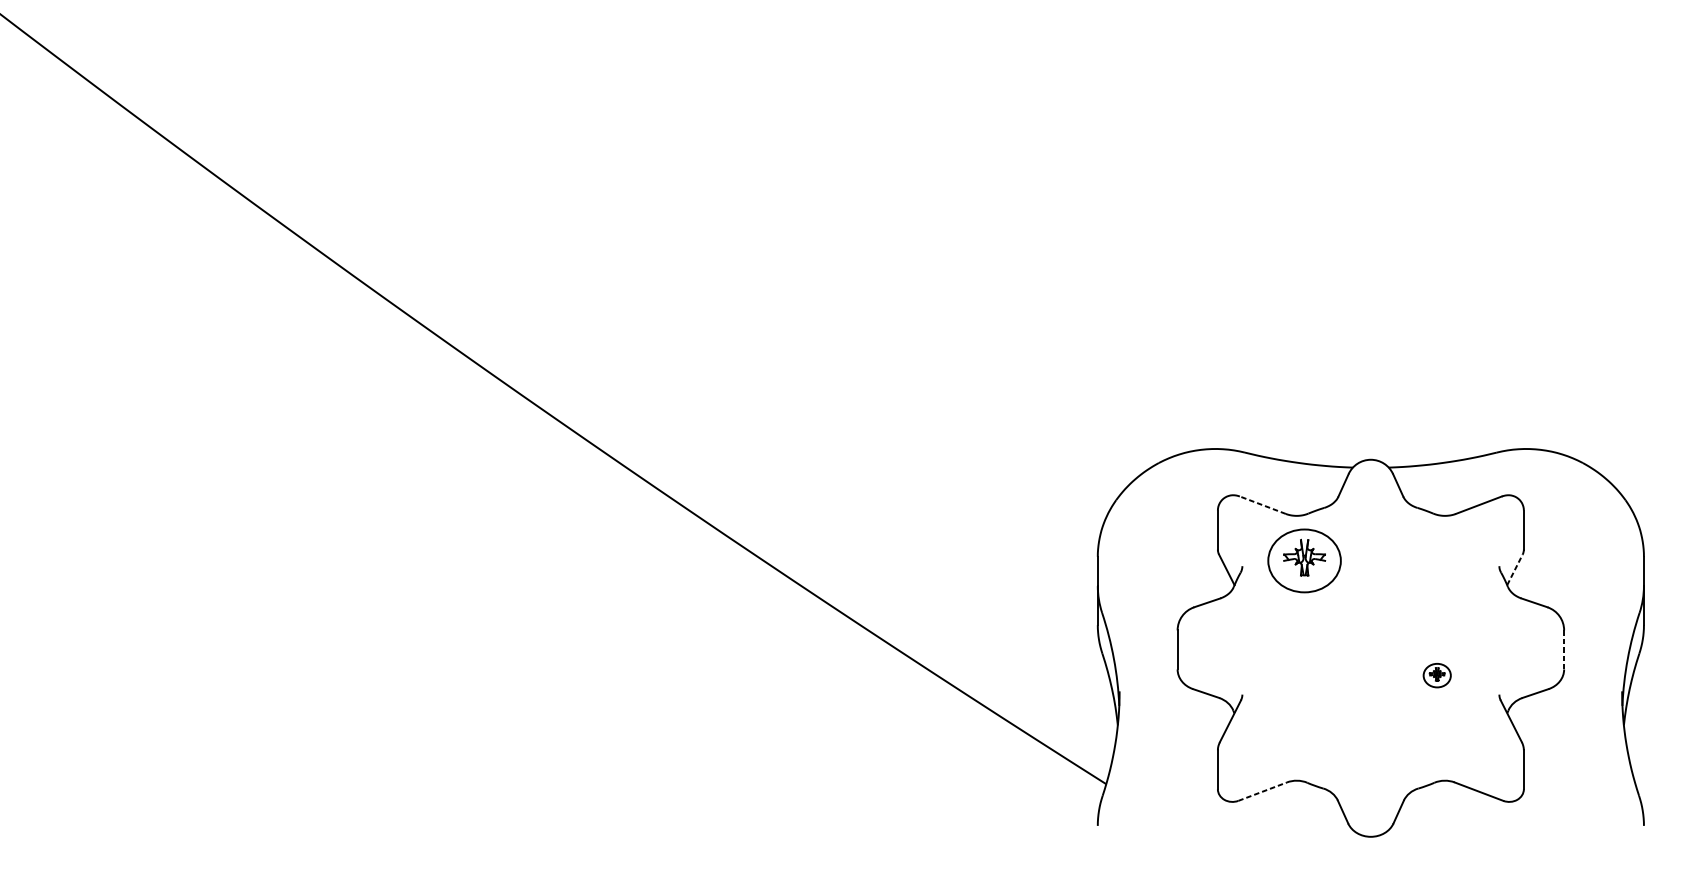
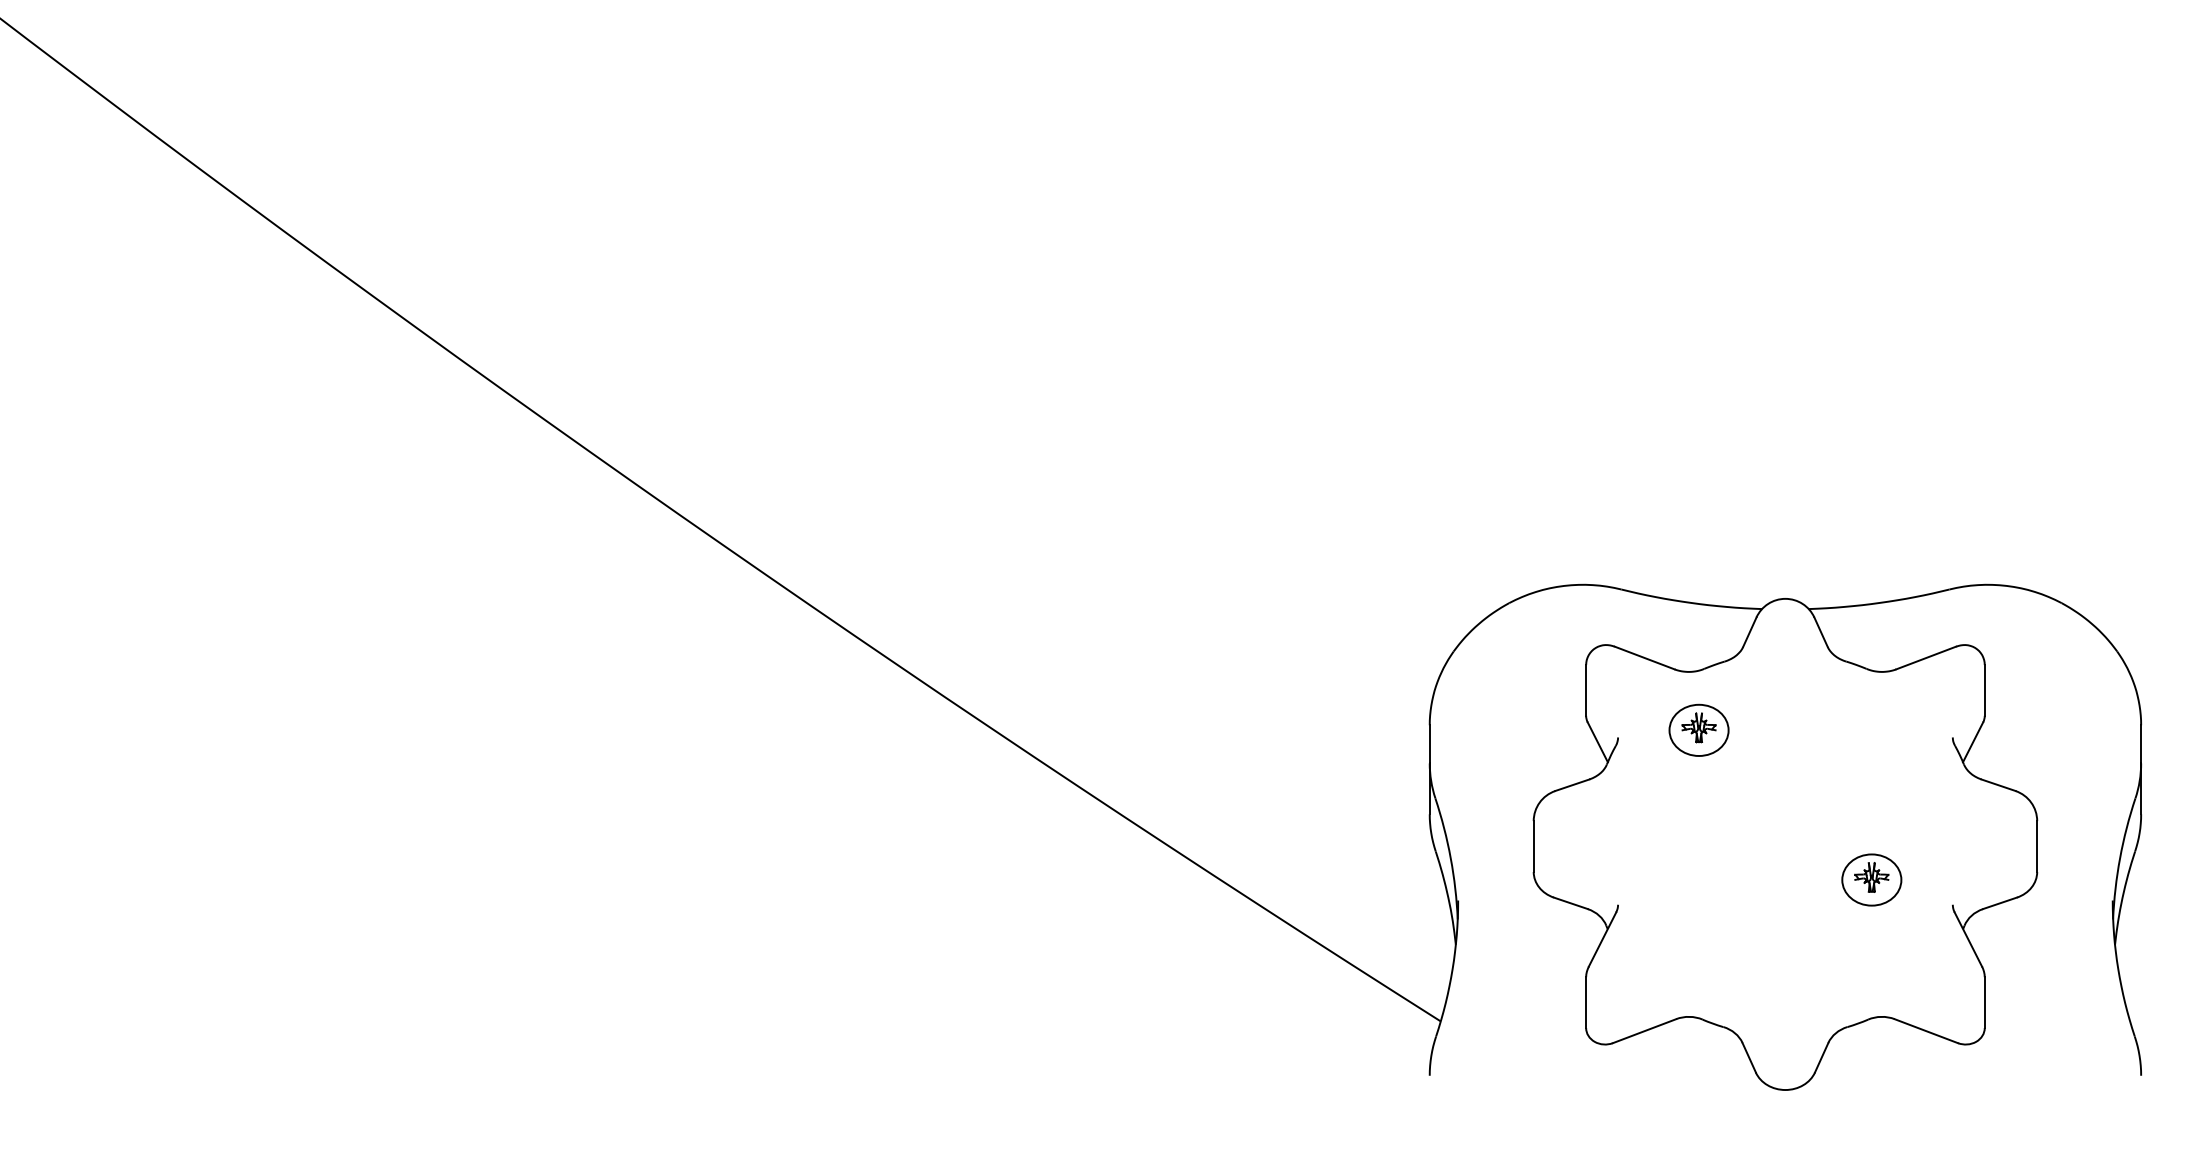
line: (1262, 505) -> (1644, 658), dashed -> solid
part: (1304, 560) -> (1698, 729), size x0.62
line: (1515, 569) -> (1973, 741), dashed -> solid
line: (1564, 650) -> (2037, 847), dashed -> solid
part: (1436, 675) -> (1871, 879), size x1.67
line: (1262, 791) -> (1644, 1031), dashed -> solid

